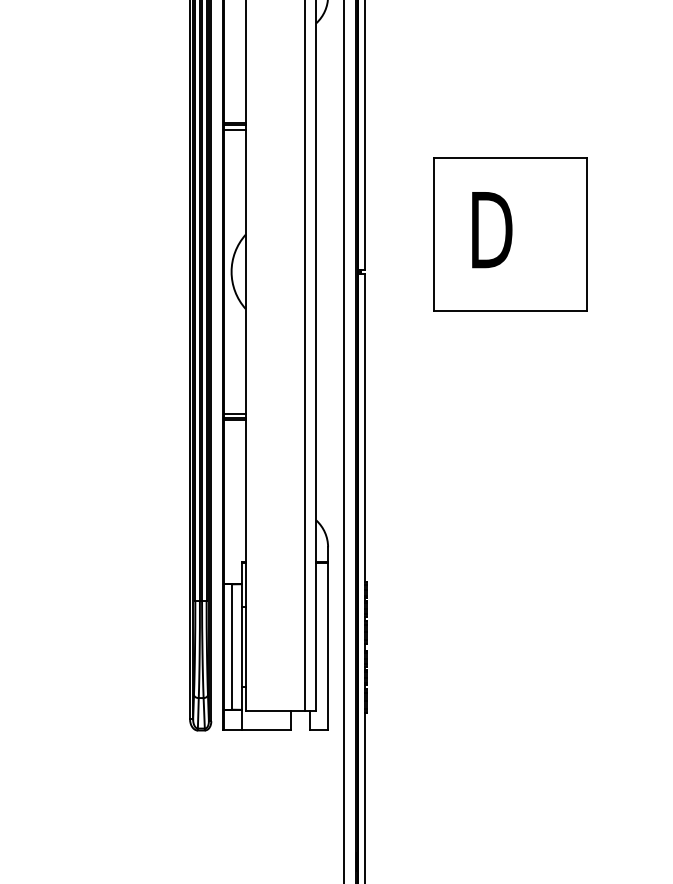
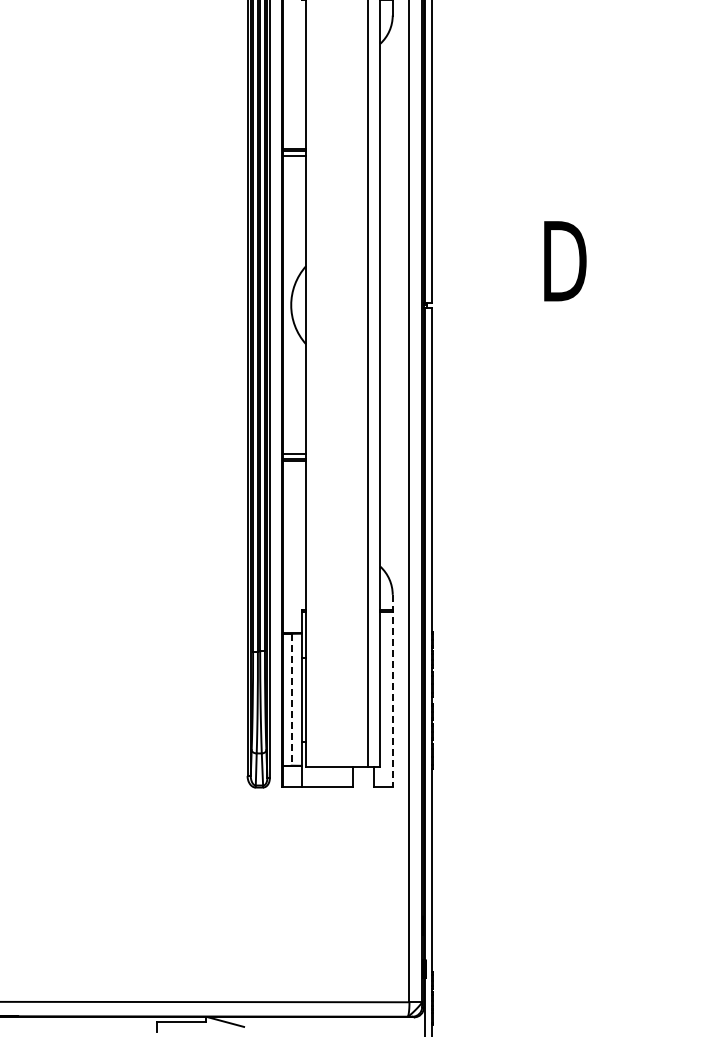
part: (510, 234) -> (584, 265), removed
line: (327, 639) -> (392, 691), solid -> dashed
line: (231, 646) -> (291, 699), solid -> dashed

